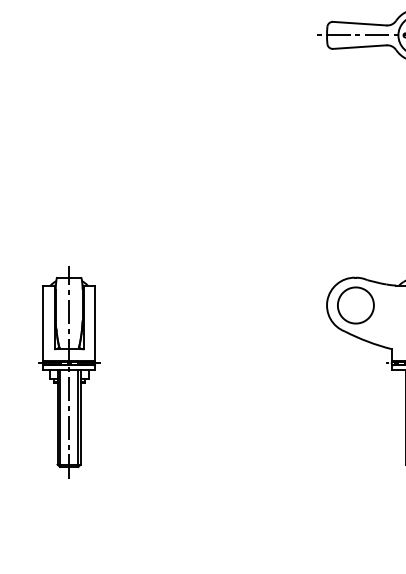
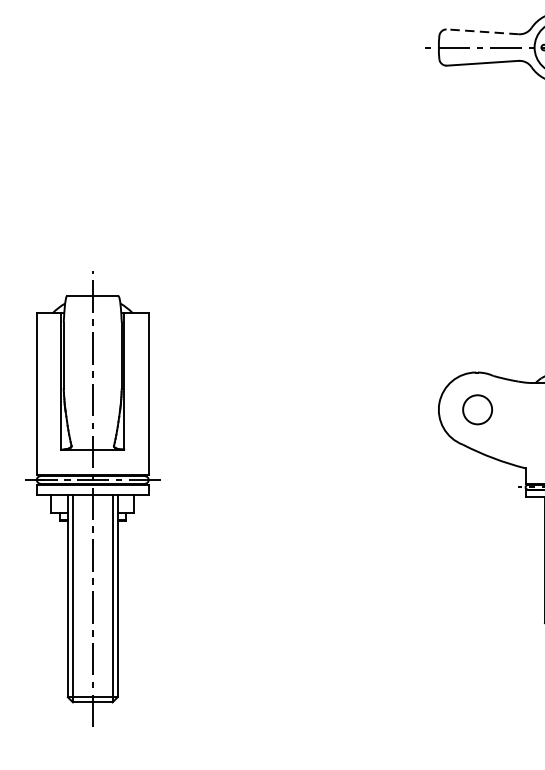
line: (359, 23) -> (482, 31), solid -> dashed
part: (355, 305) -> (477, 409), size x0.6
part: (69, 372) -> (93, 499), size x1.6

